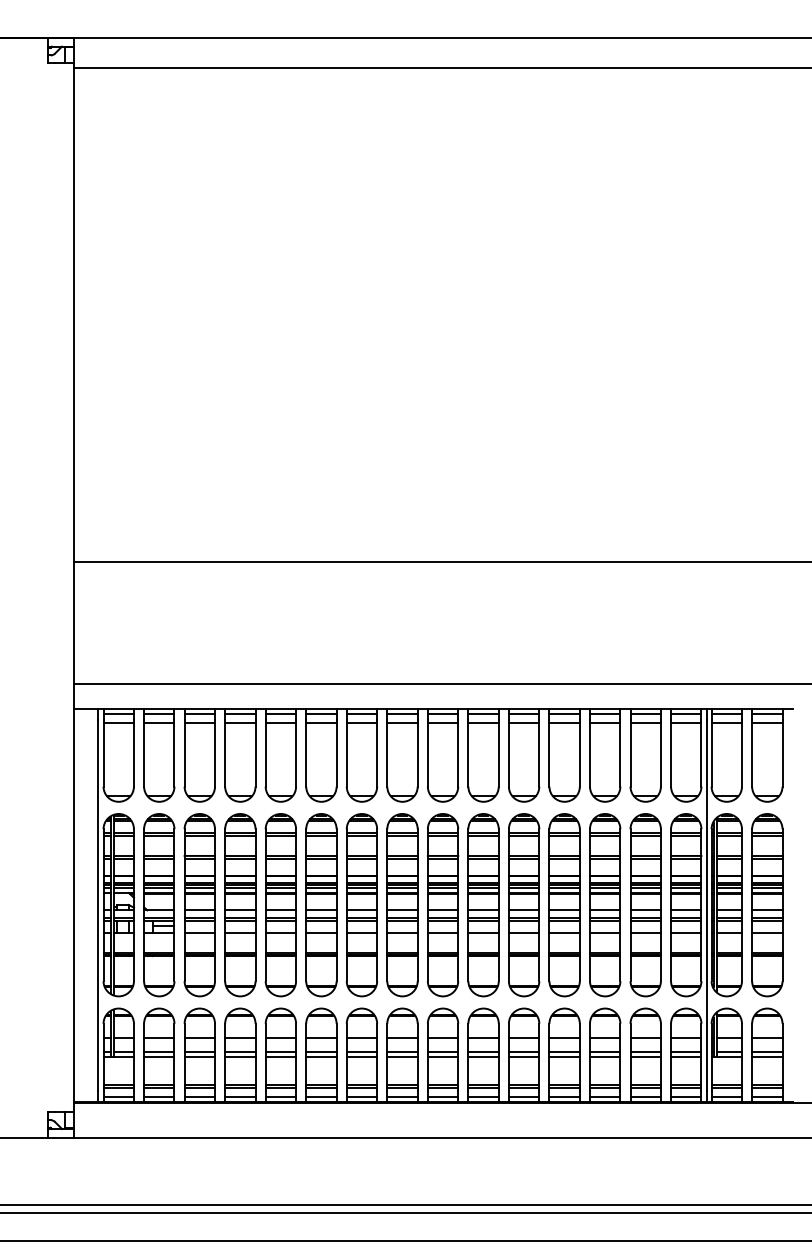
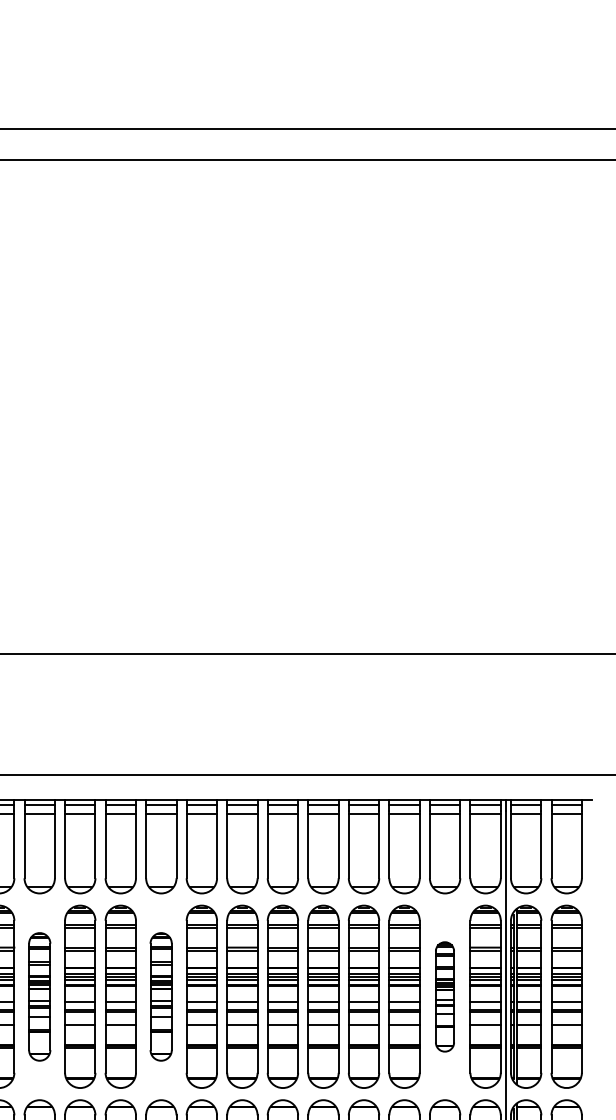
part: (240, 905) -> (39, 997), size x0.7
part: (361, 905) -> (160, 997), size x0.7
part: (645, 905) -> (444, 997), size x0.6

